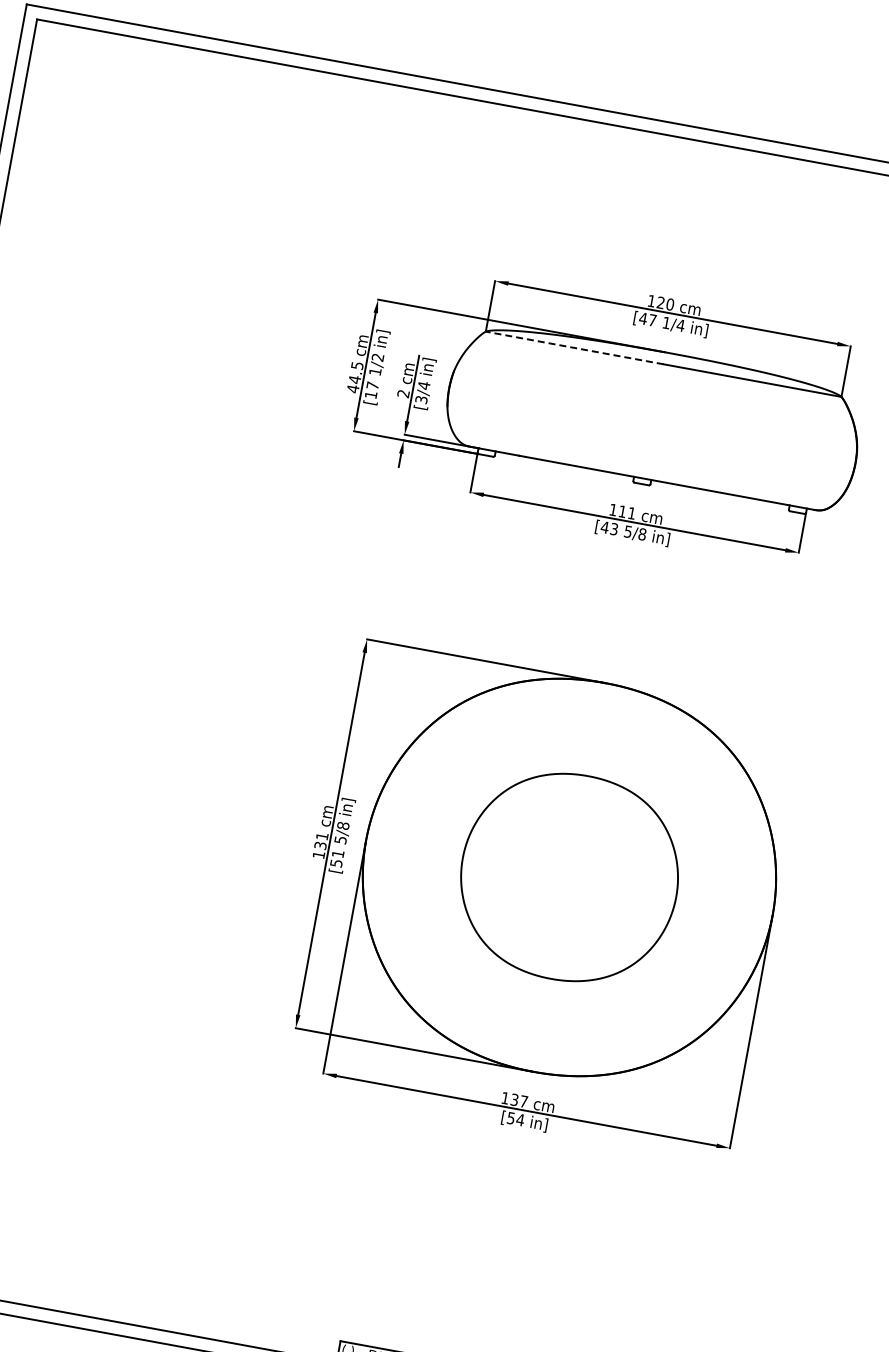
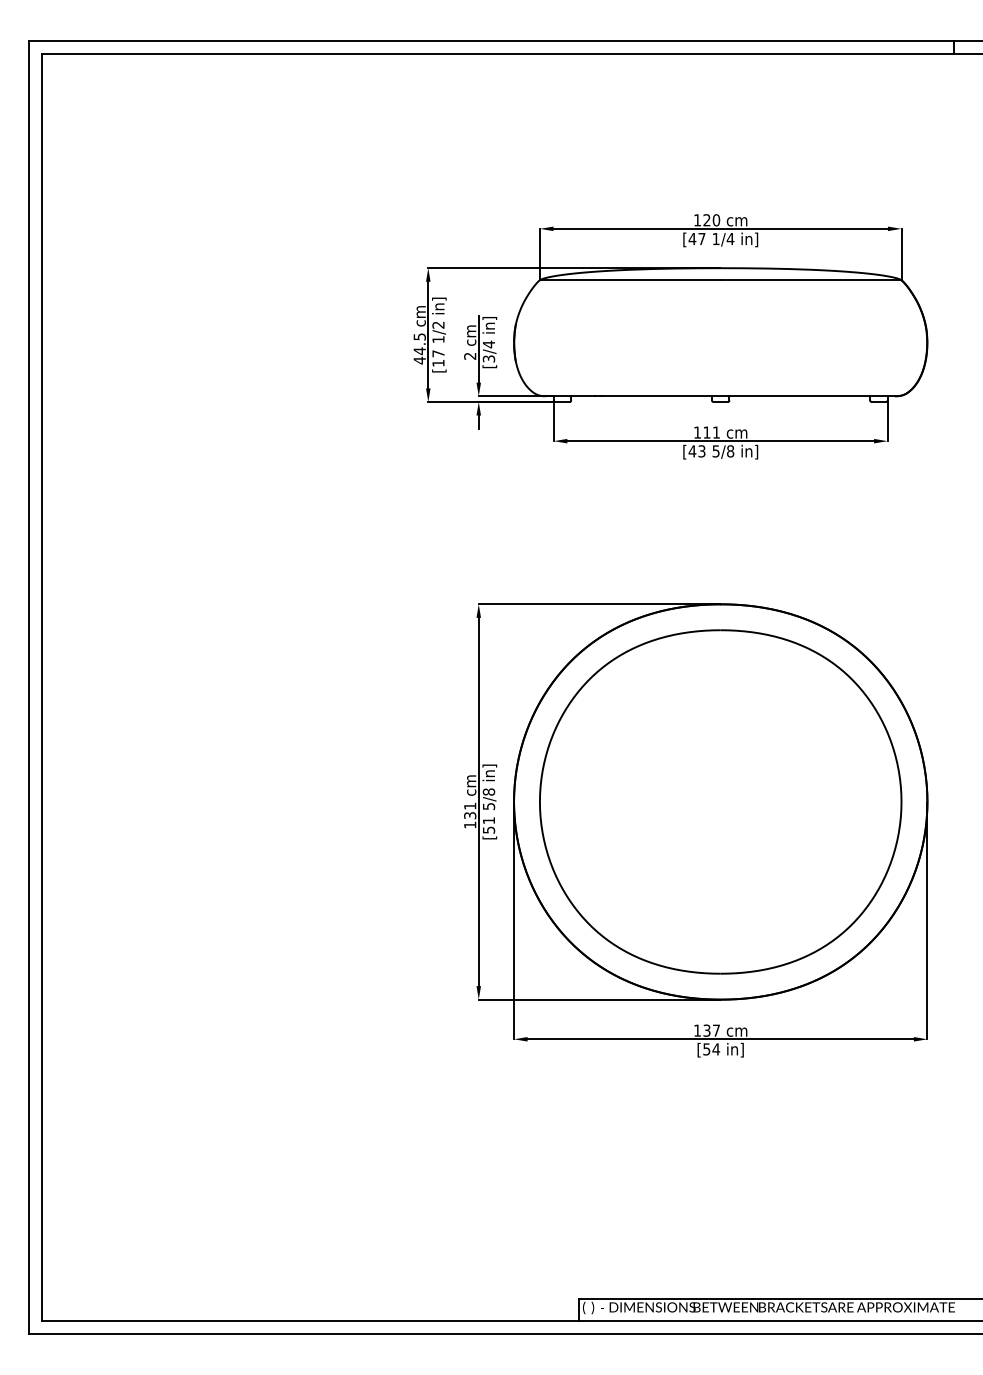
line: (573, 348) -> (629, 280), dashed -> solid
part: (569, 876) -> (720, 801), size x1.67

